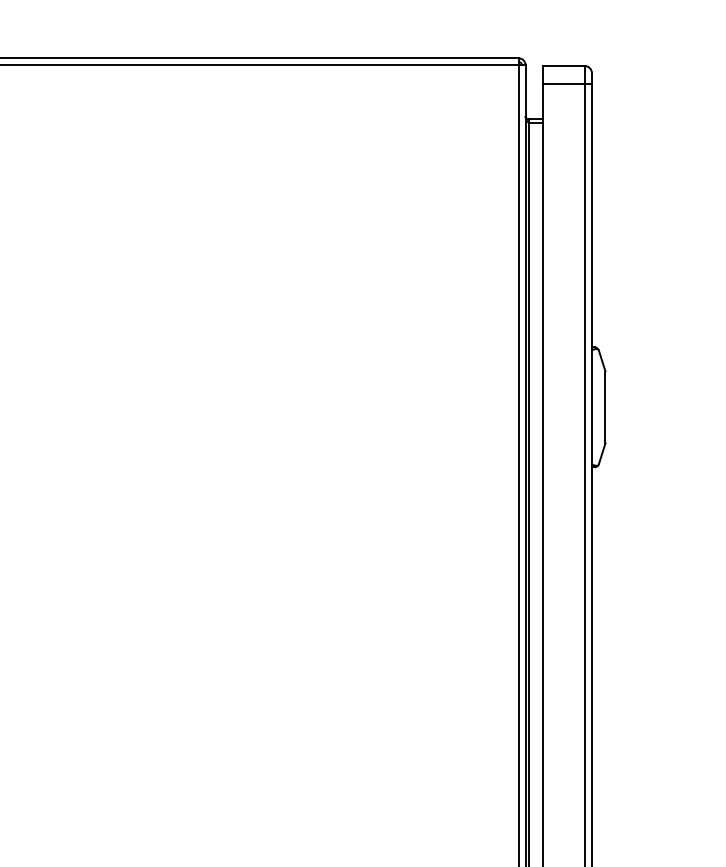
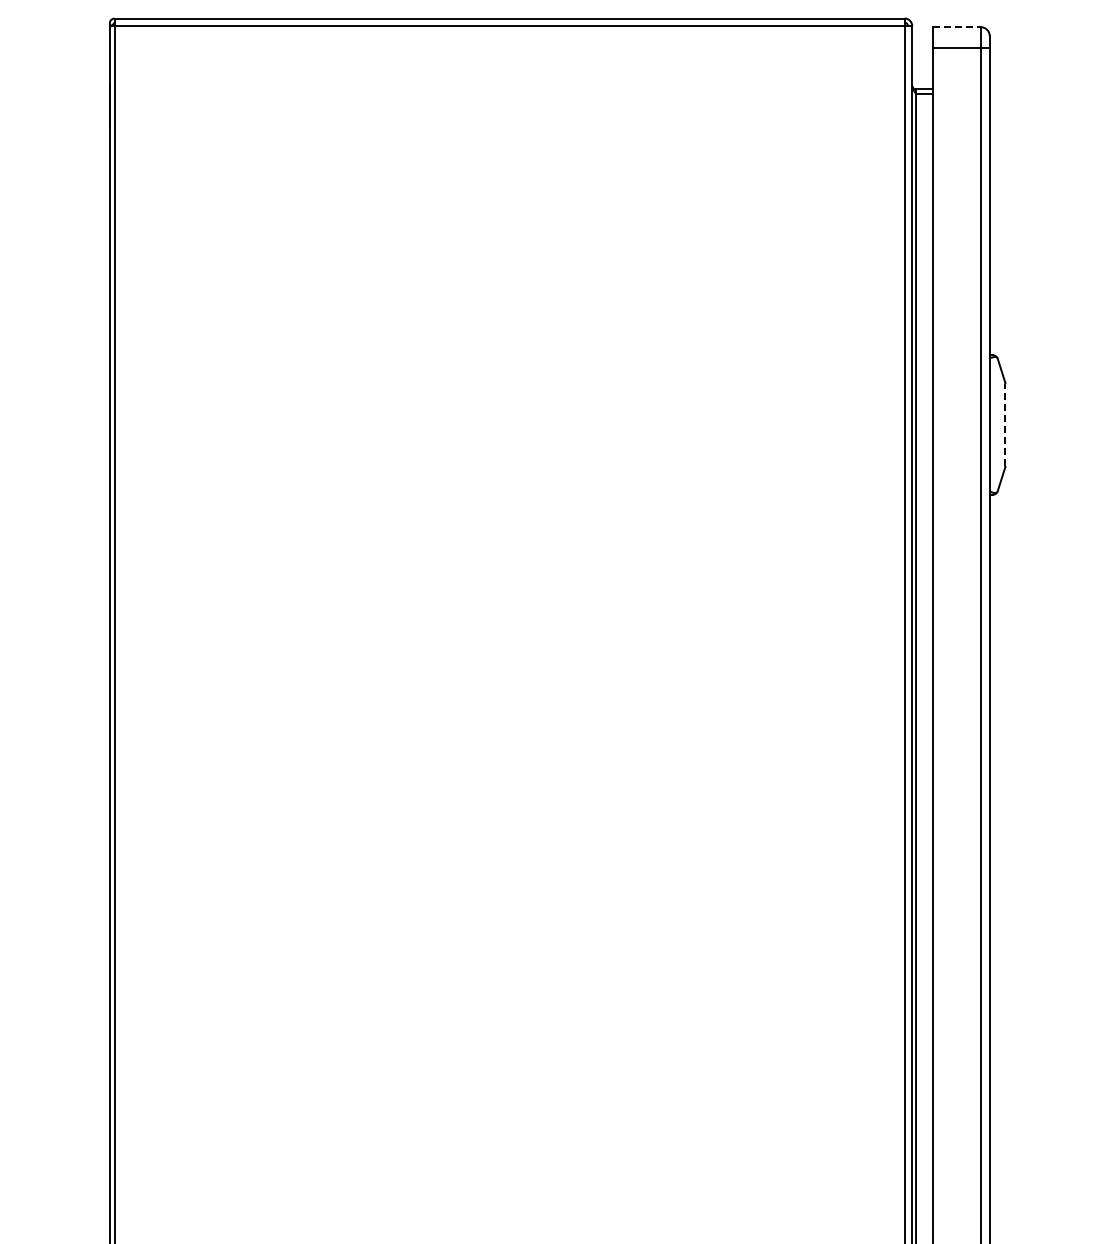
line: (564, 66) -> (957, 27), solid -> dashed
line: (605, 406) -> (1005, 424), solid -> dashed

